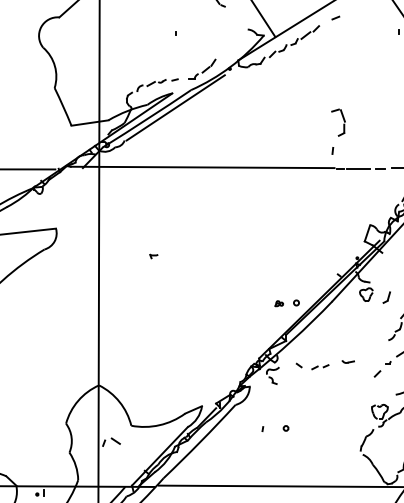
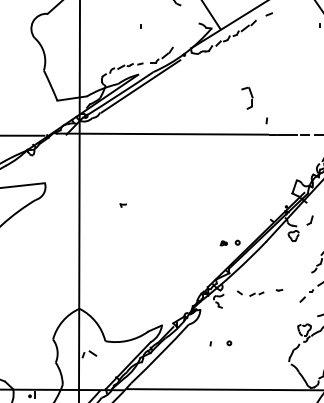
part: (338, 121) -> (247, 97), moved
part: (386, 297) -> (309, 220), moved
part: (348, 362) -> (279, 290), size x0.62

